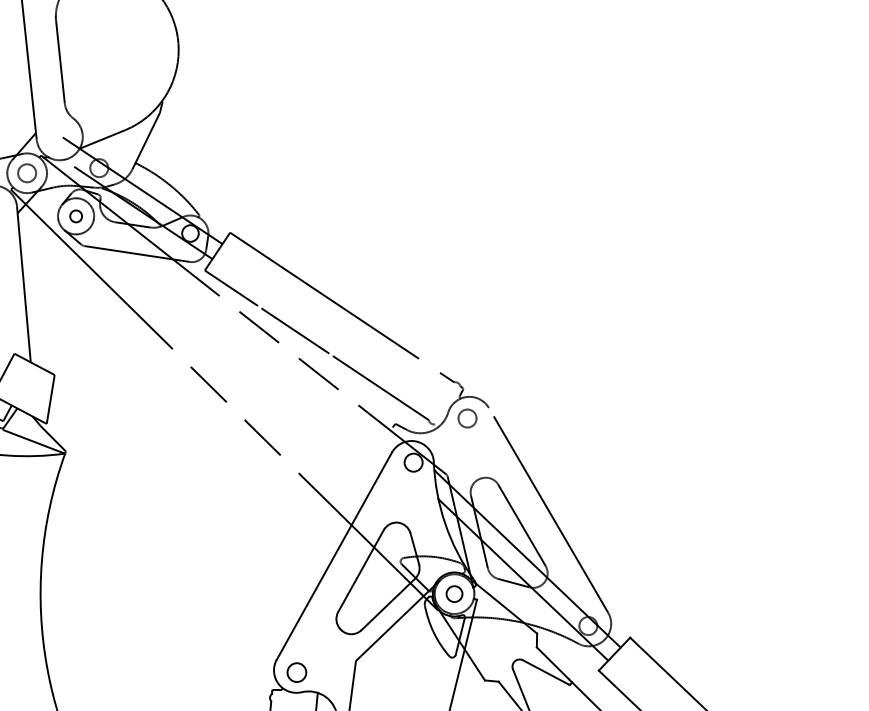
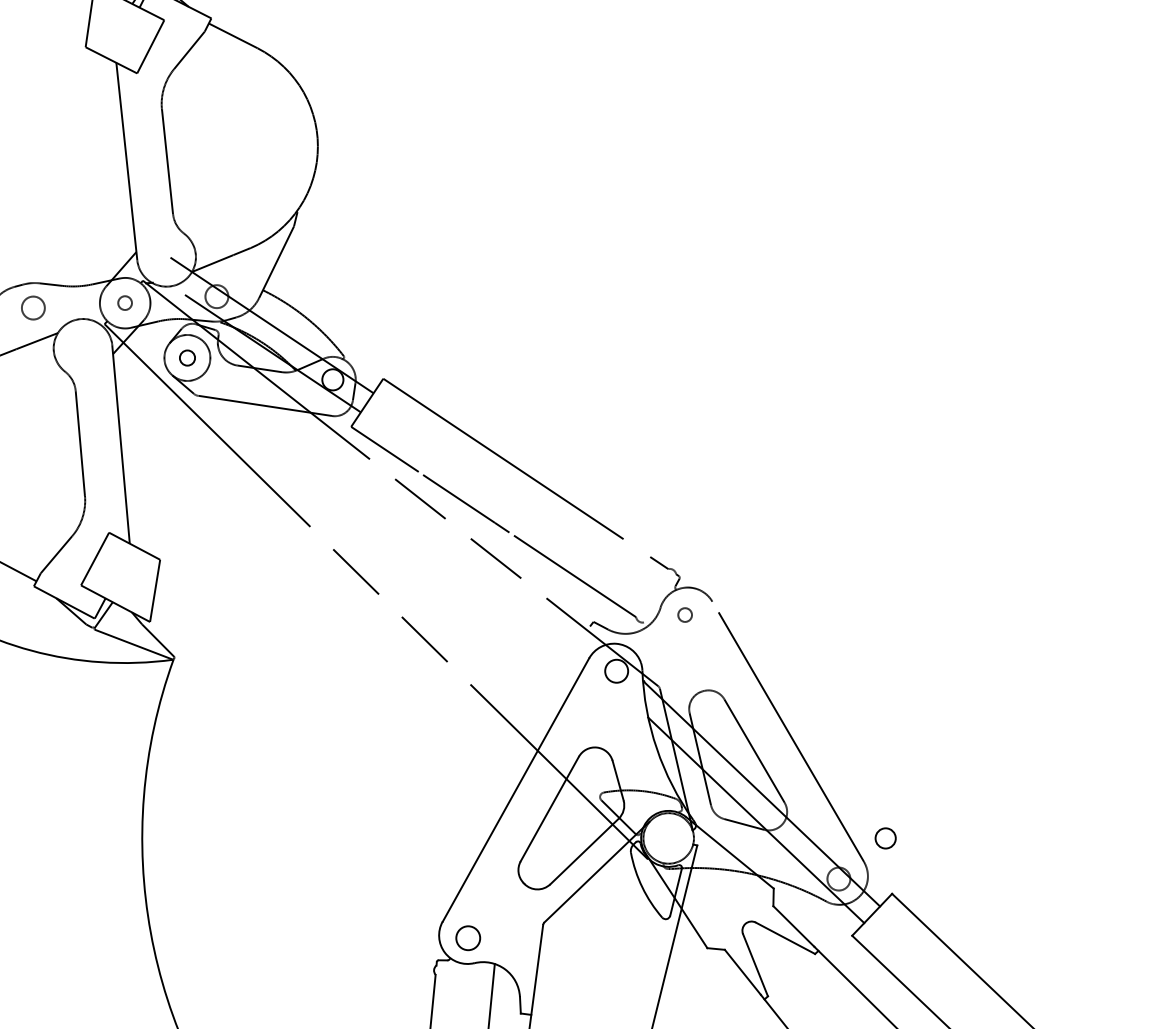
circle: (26, 172) -> (124, 302), size x0.6
circle: (466, 418) -> (684, 614), size x0.6
circle: (454, 594) -> (885, 838), moved

